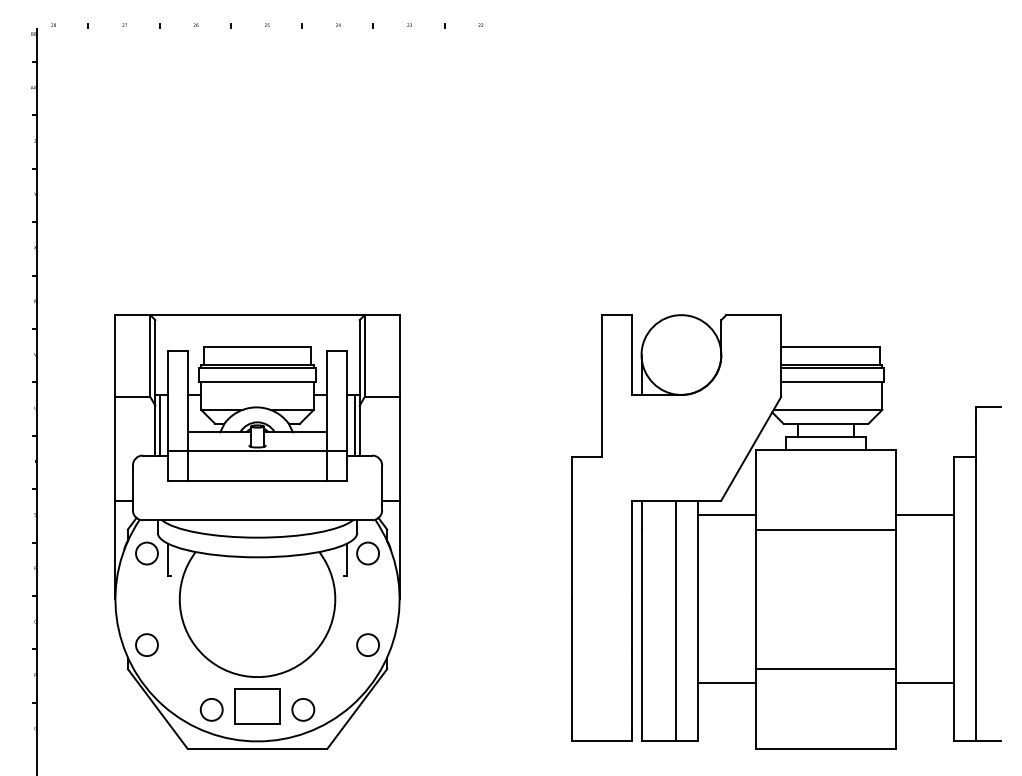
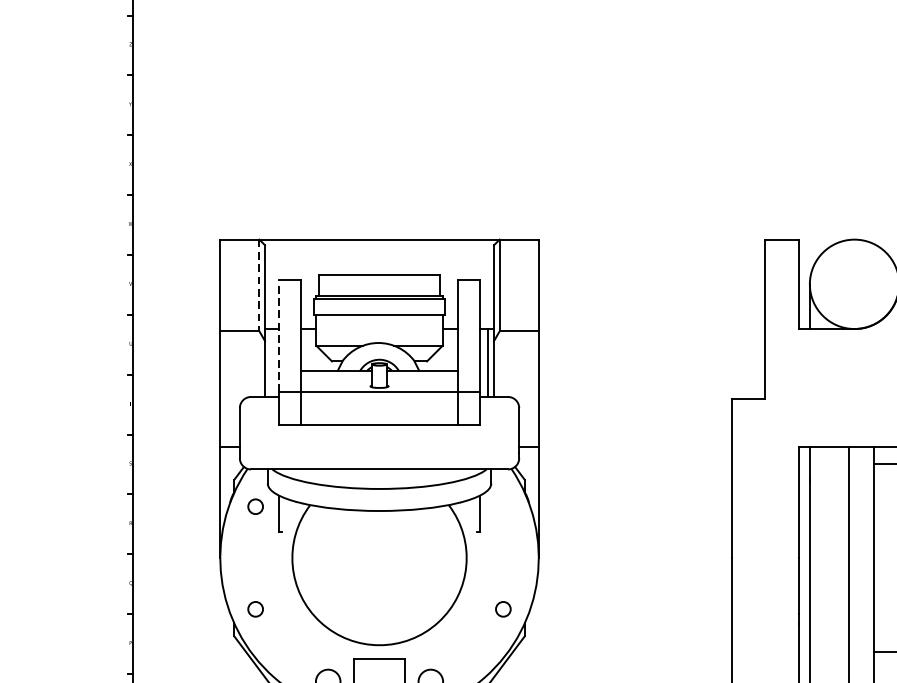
line: (150, 356) -> (259, 285), solid -> dashed
line: (167, 400) -> (278, 335), solid -> dashed
line: (160, 424) -> (270, 362), removed
circle: (146, 553) -> (255, 506), size x0.6
circle: (367, 553) -> (502, 506), removed
circle: (146, 644) -> (255, 608), size x0.6
circle: (367, 644) -> (502, 608), size x0.6

